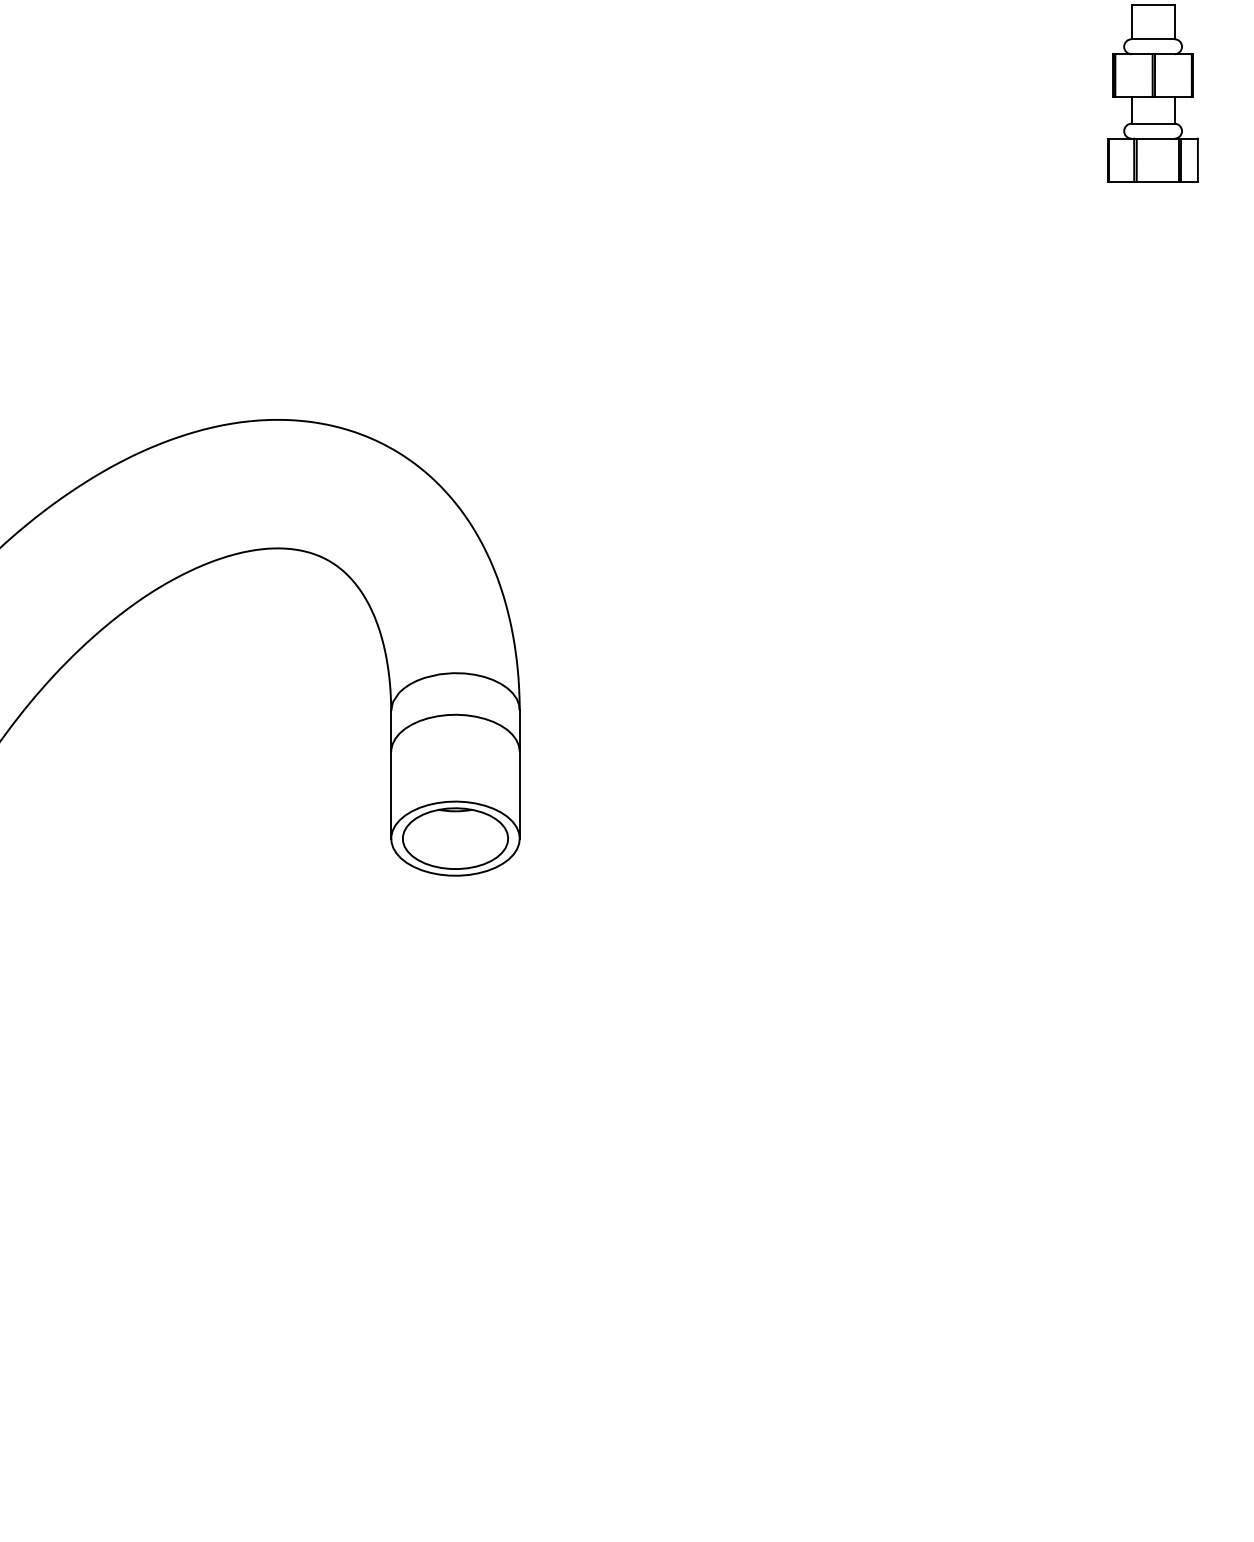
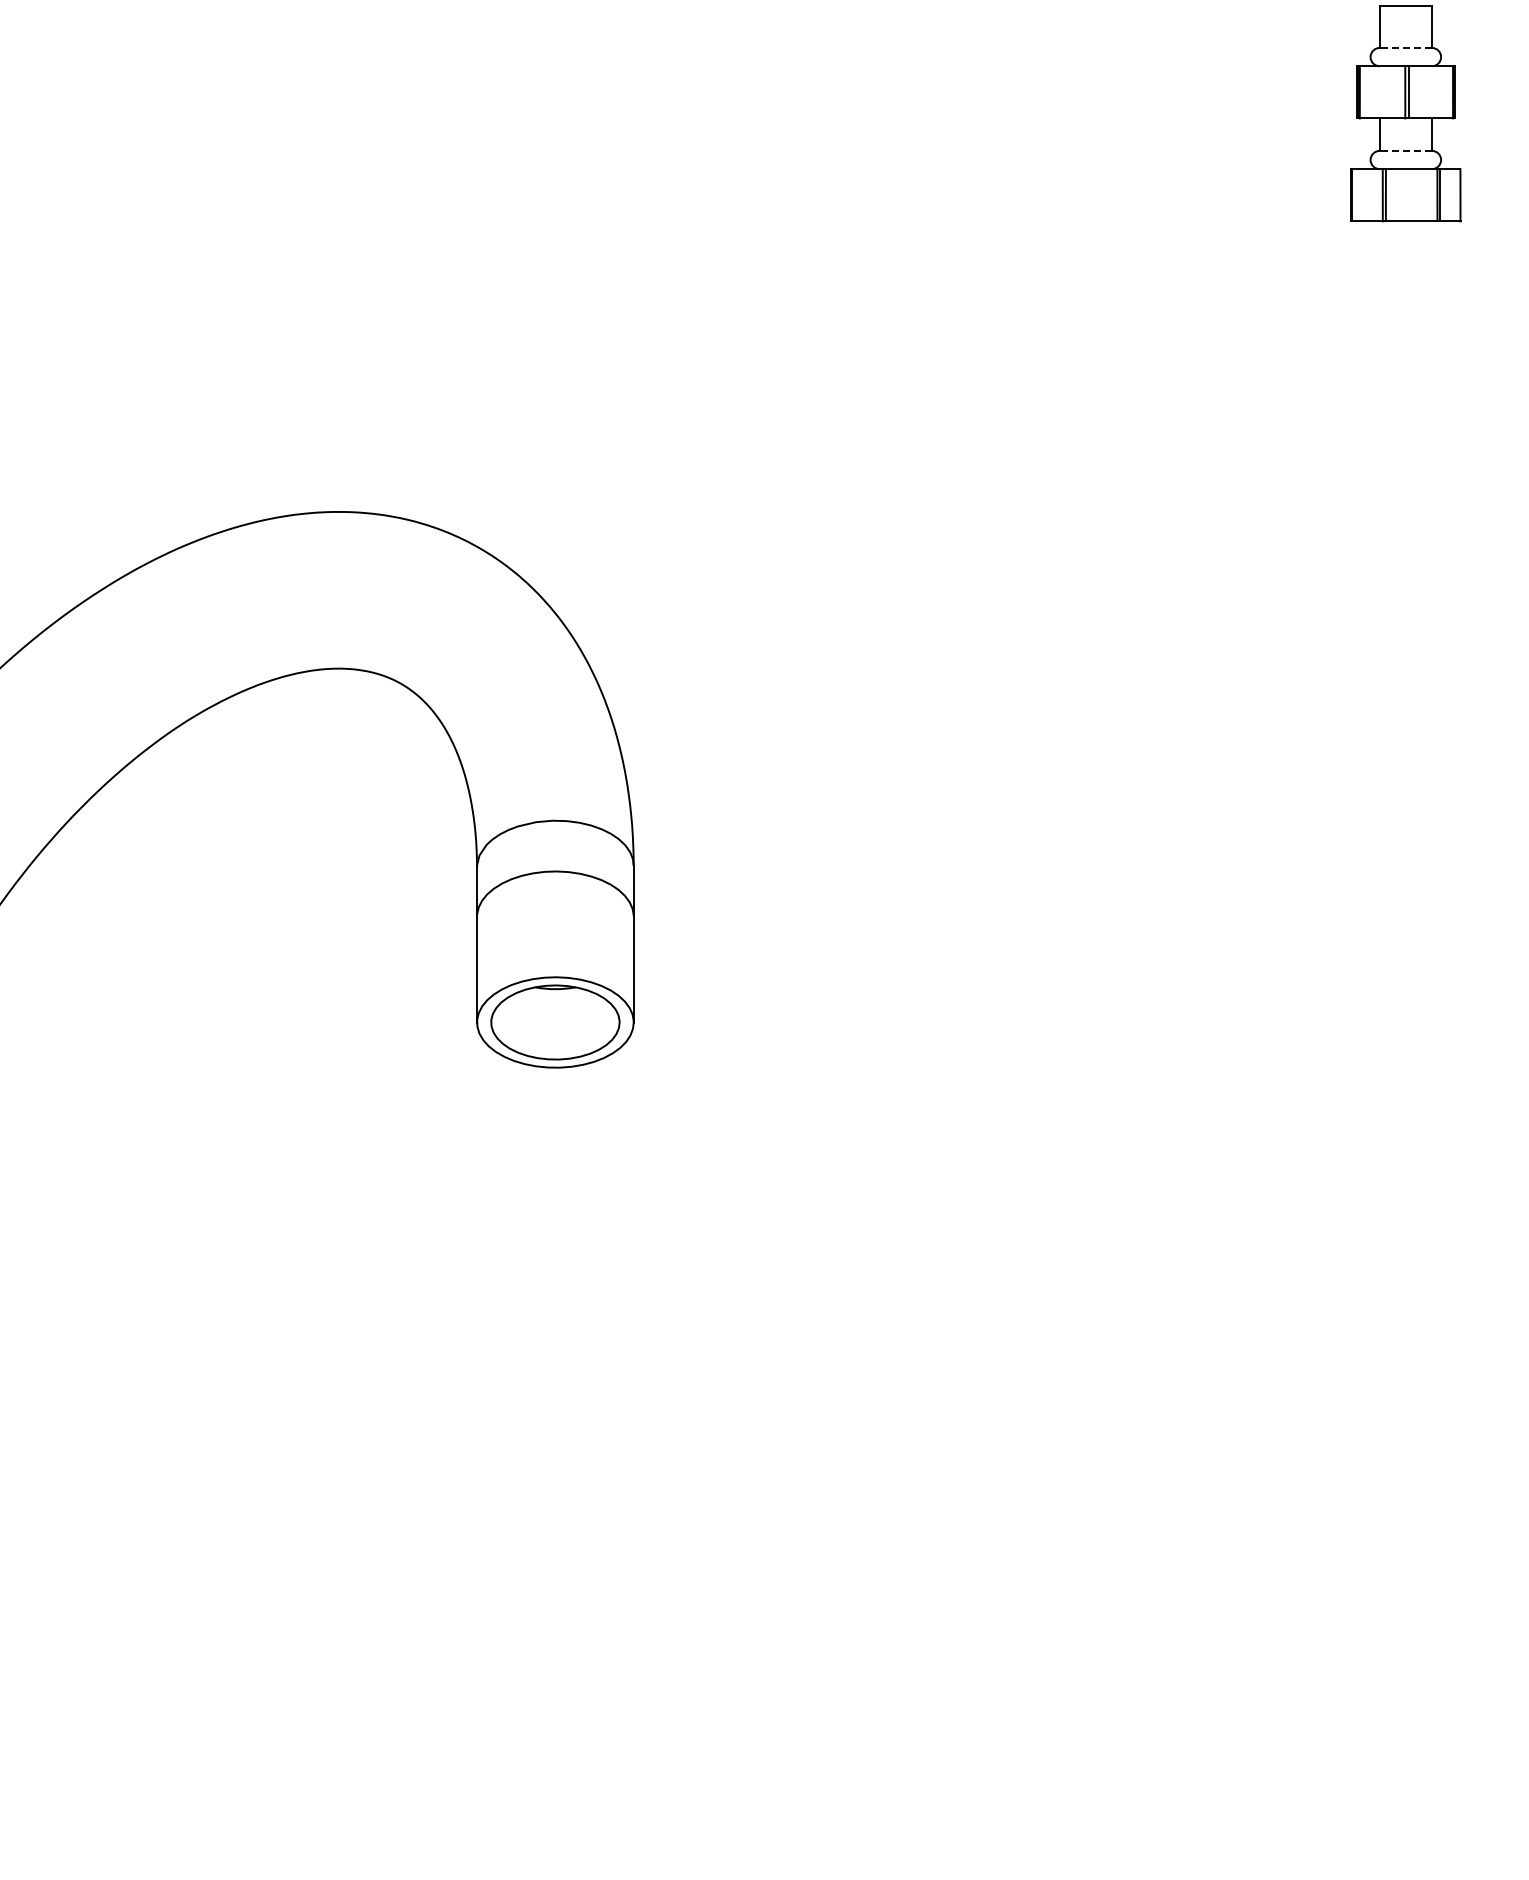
line: (1152, 38) -> (1405, 47), solid -> dashed
line: (1152, 123) -> (1405, 150), solid -> dashed

